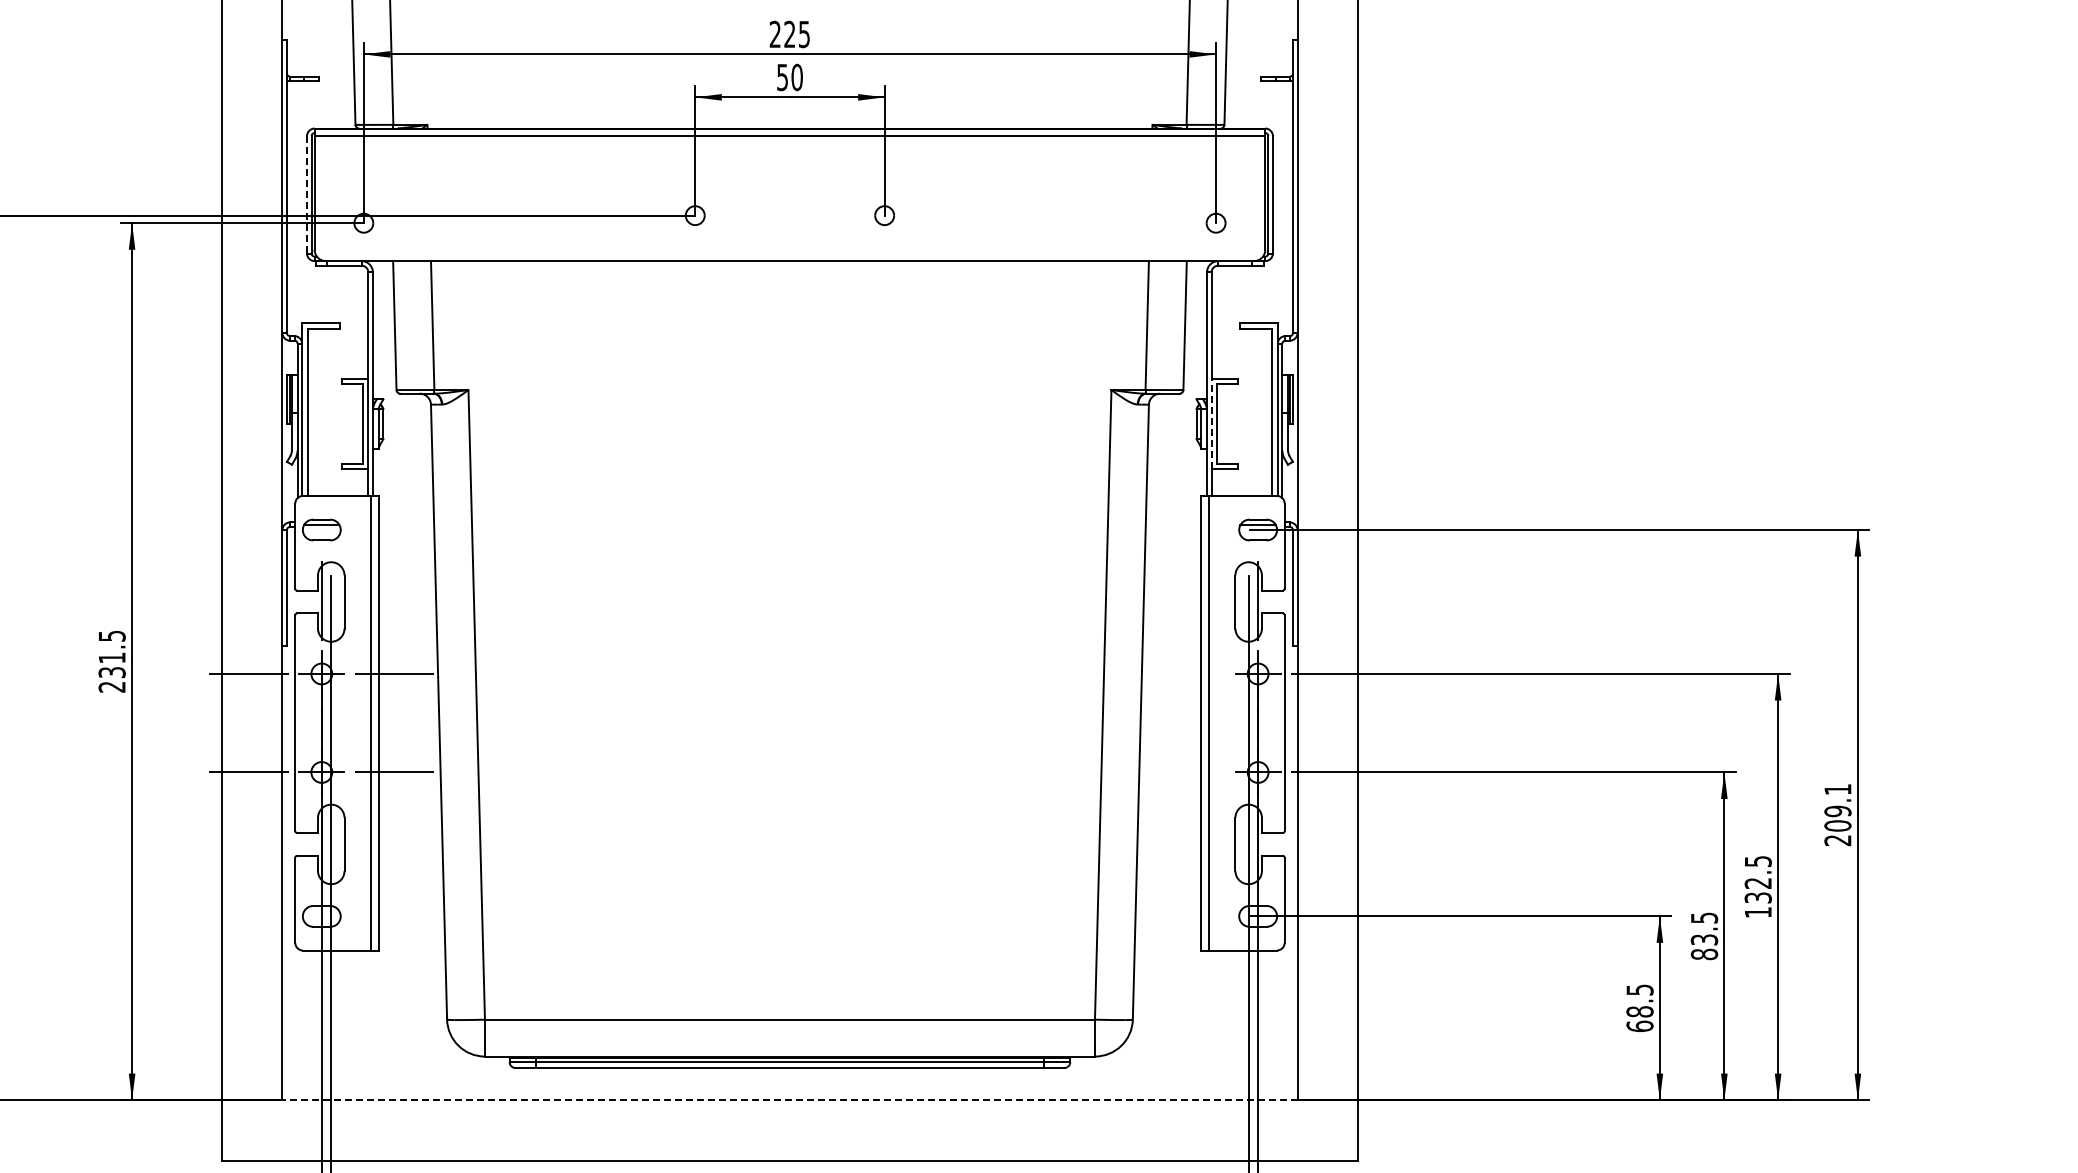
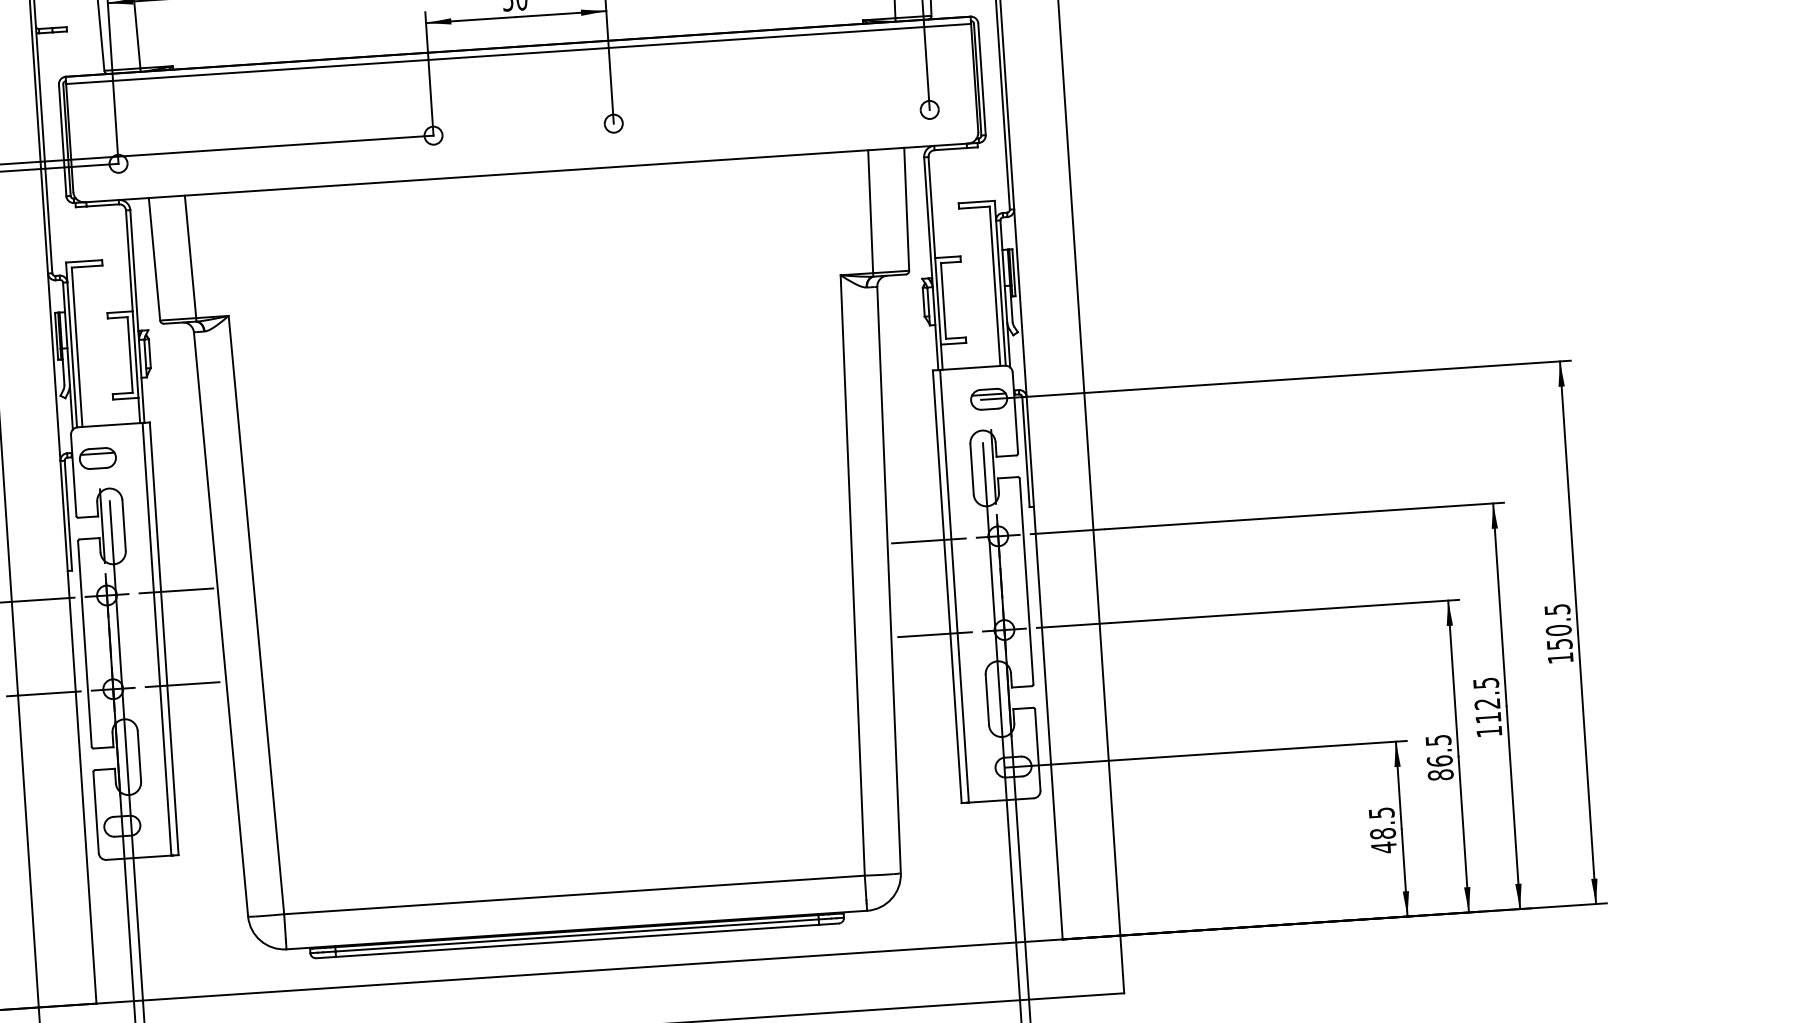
line: (307, 194) -> (63, 140), dashed -> solid
line: (1211, 423) -> (938, 300), dashed -> solid
line: (1185, 673) -> (929, 540), added
line: (1185, 772) -> (935, 634), added
text: (1837, 815) -> (1558, 634), 209.1 -> 150.5
text: (1757, 897) -> (1487, 717), 132.5 -> 112.5
text: (1704, 939) -> (1439, 760), 83.5 -> 86.5
text: (1639, 1026) -> (1383, 847), 68.5 -> 48.5
line: (789, 1100) -> (579, 971), dashed -> solid

